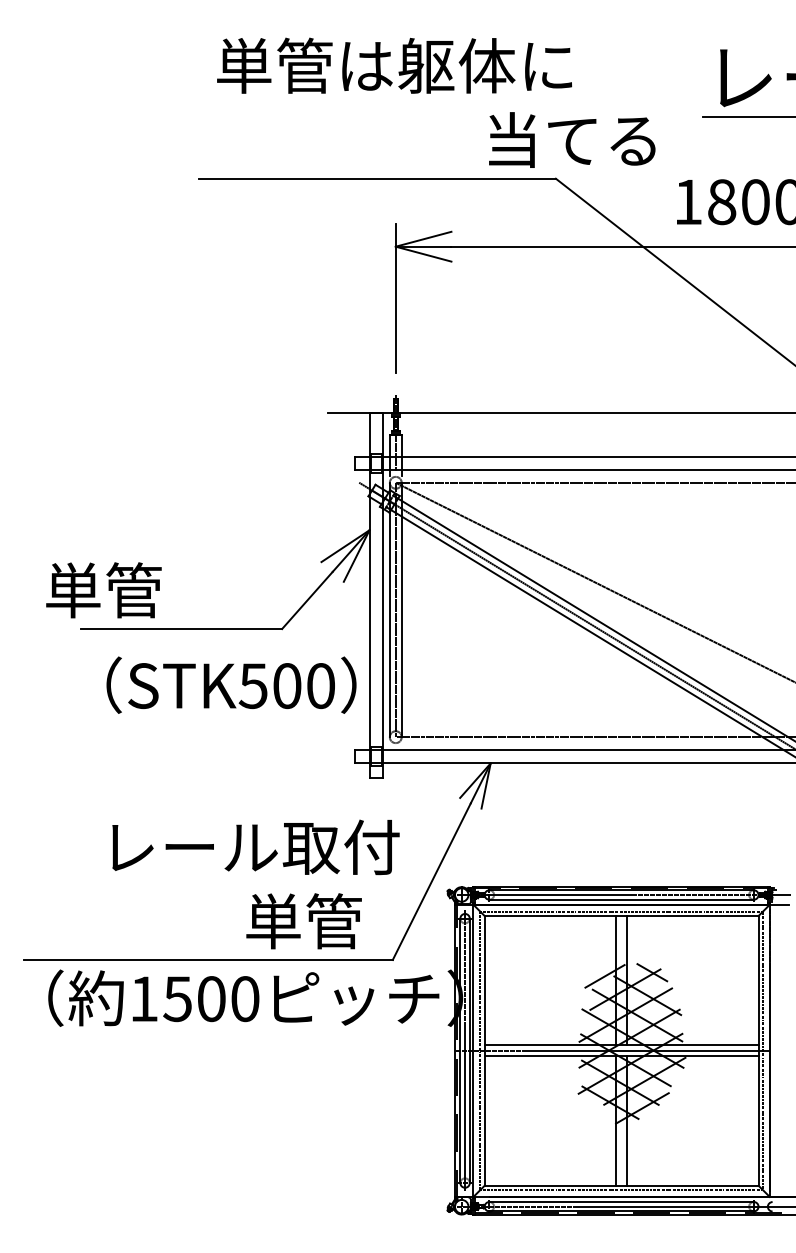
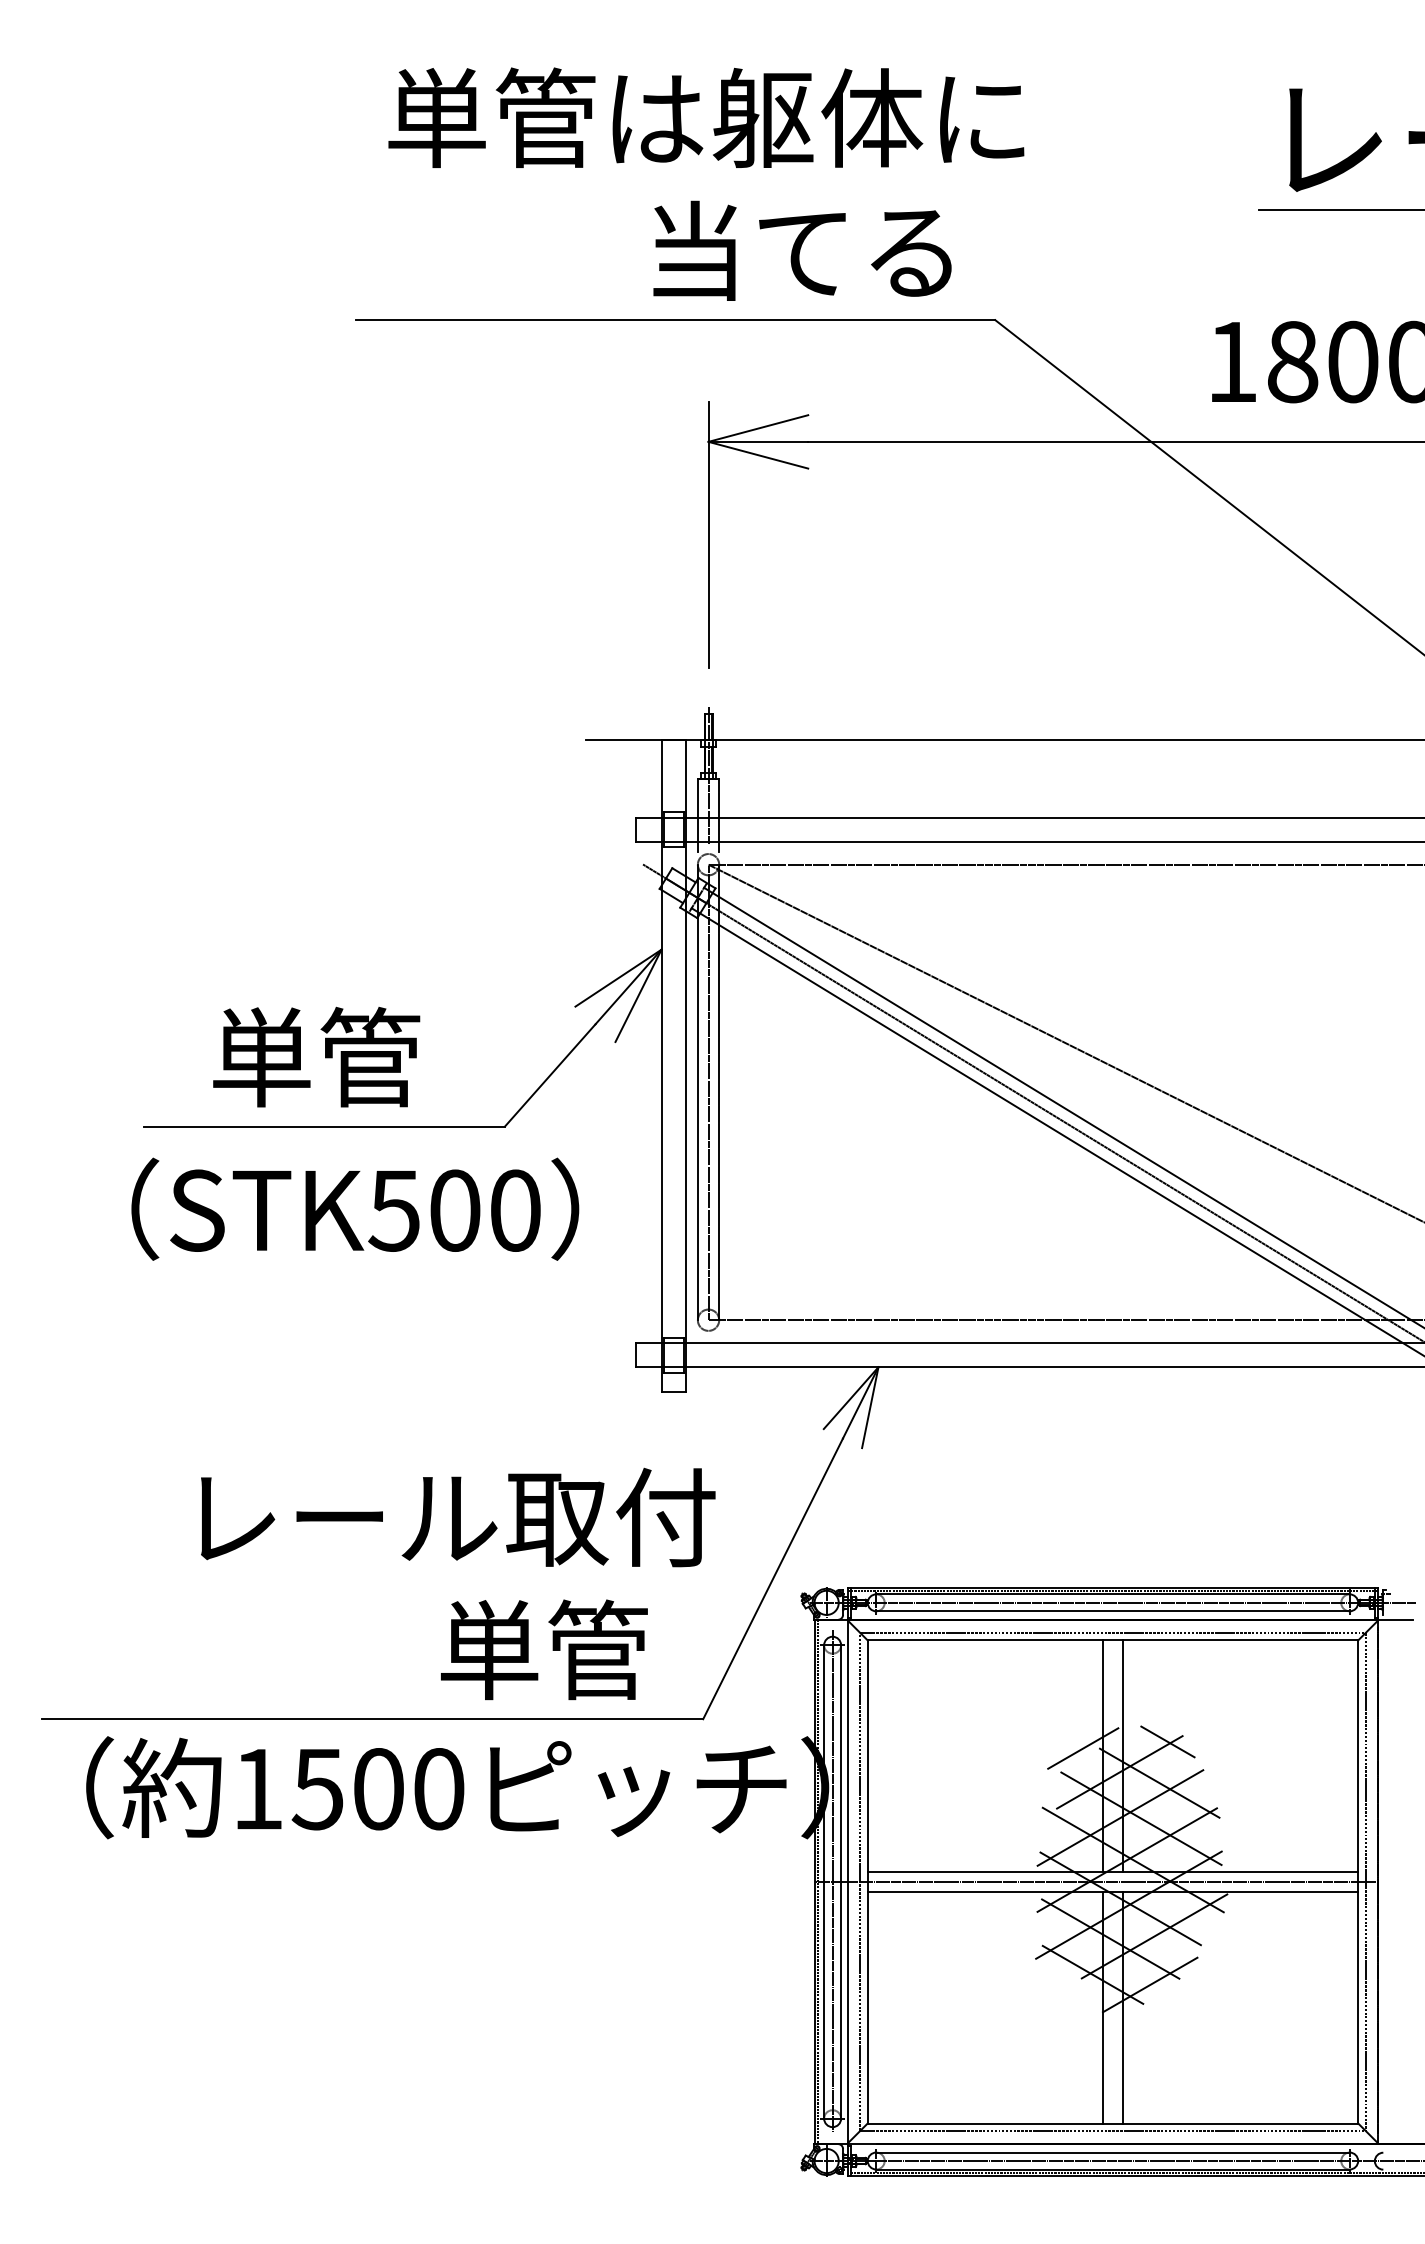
text: (572, 139) -> (802, 249), moved
text: (103, 590) -> (315, 1057), moved
text: (231, 684) -> (355, 1207), moved

